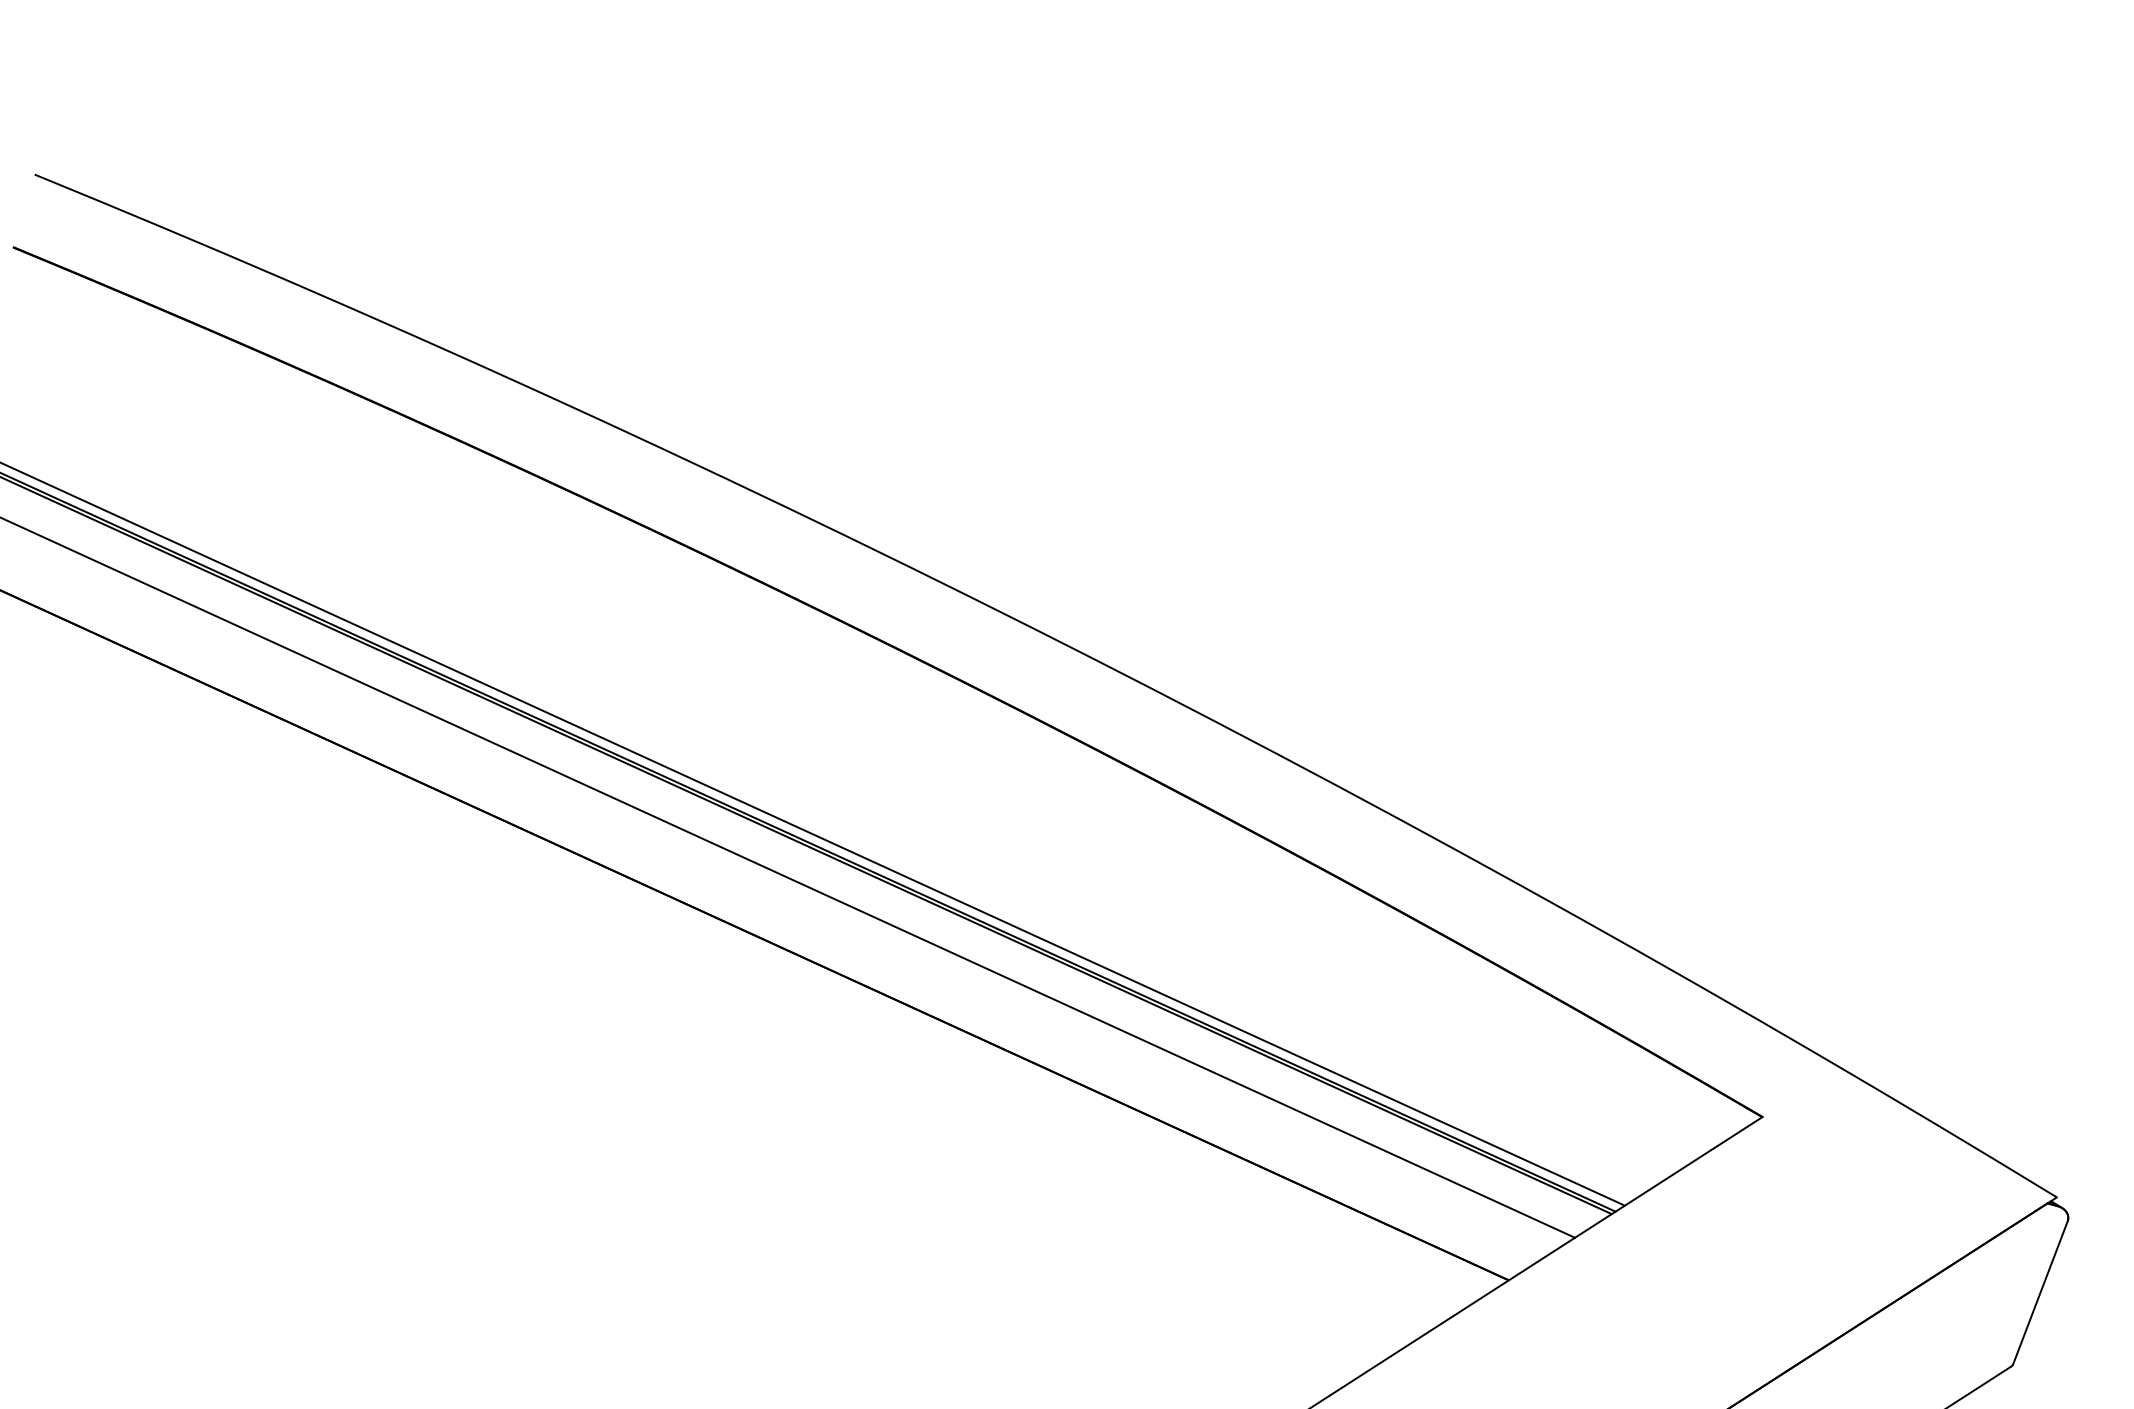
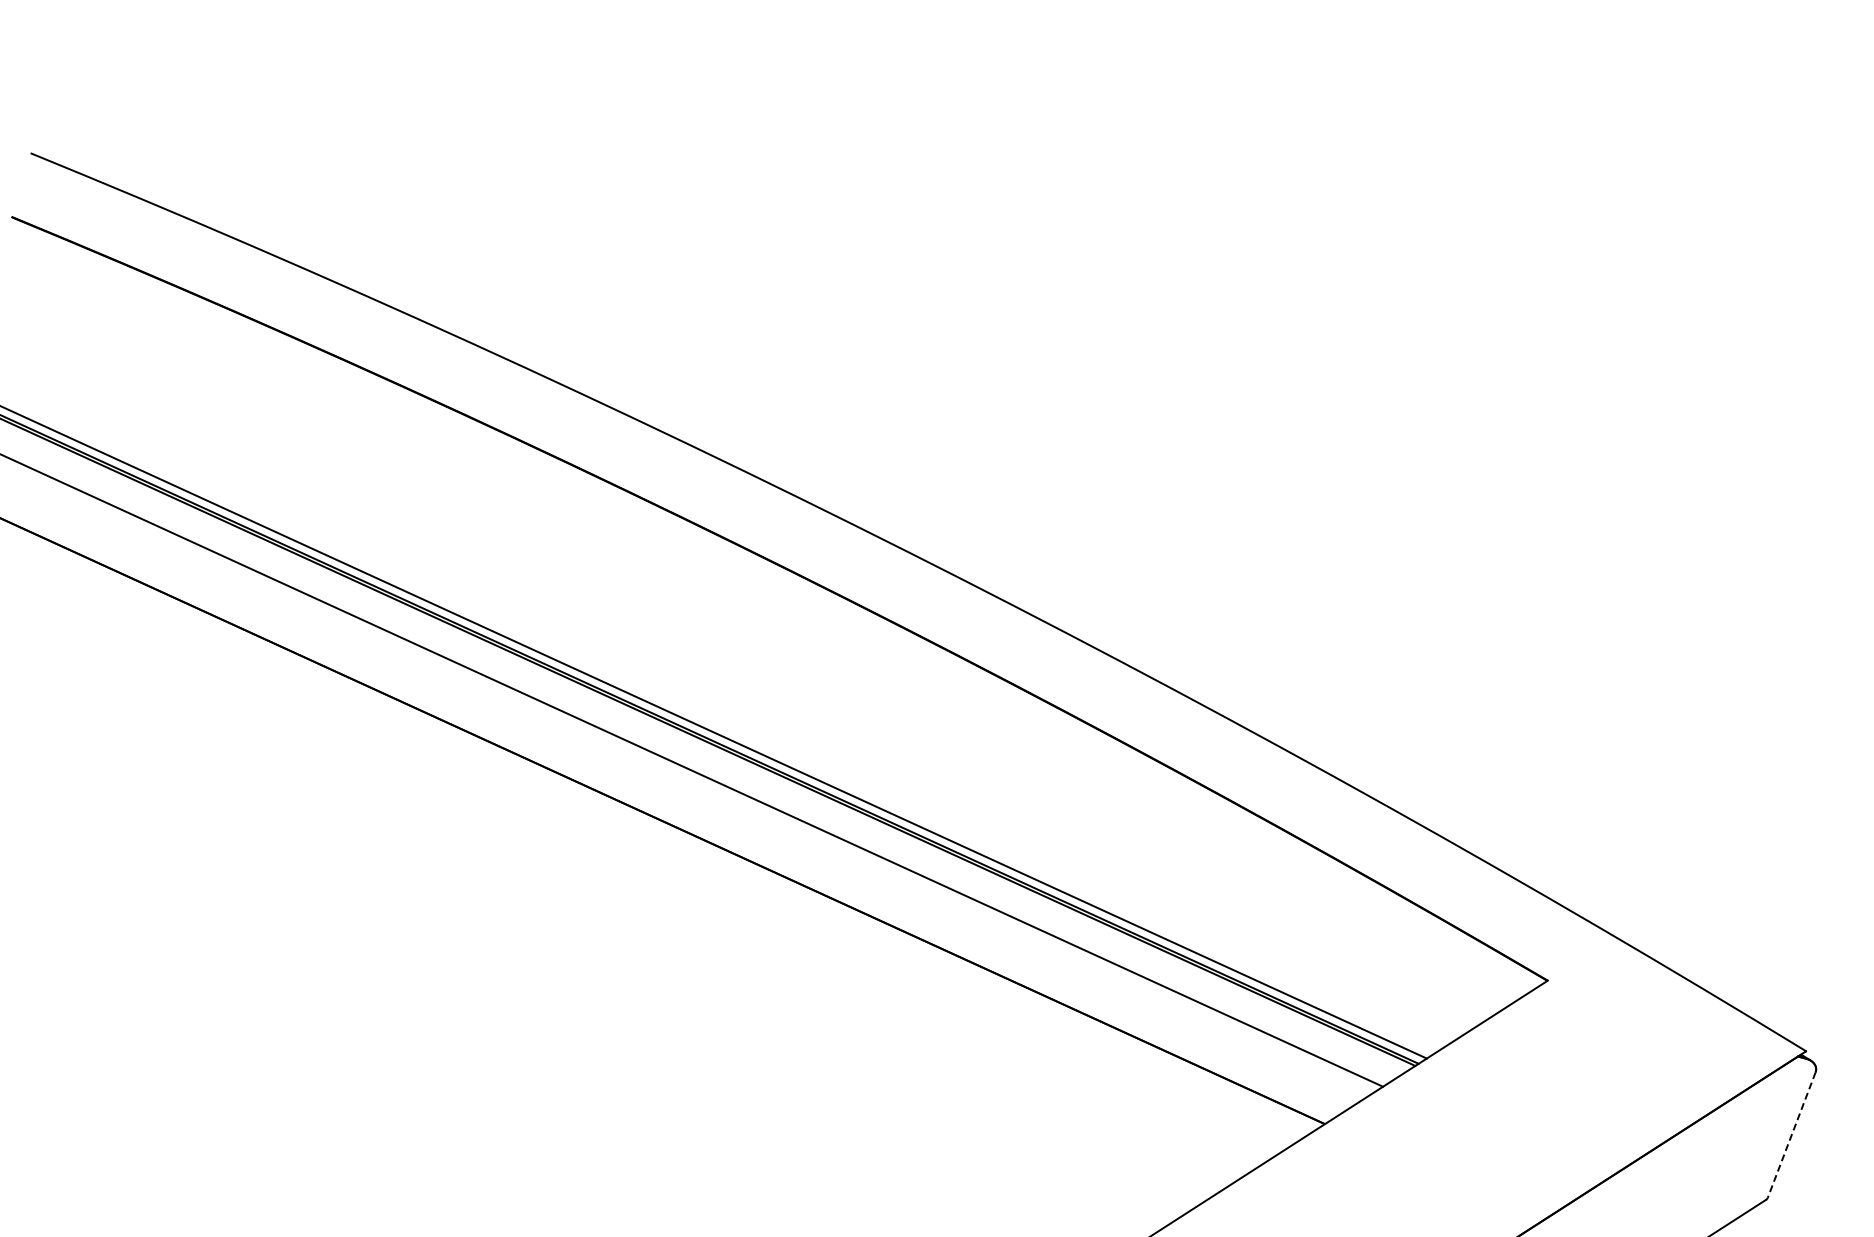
line: (2040, 1293) -> (1791, 1135), solid -> dashed

